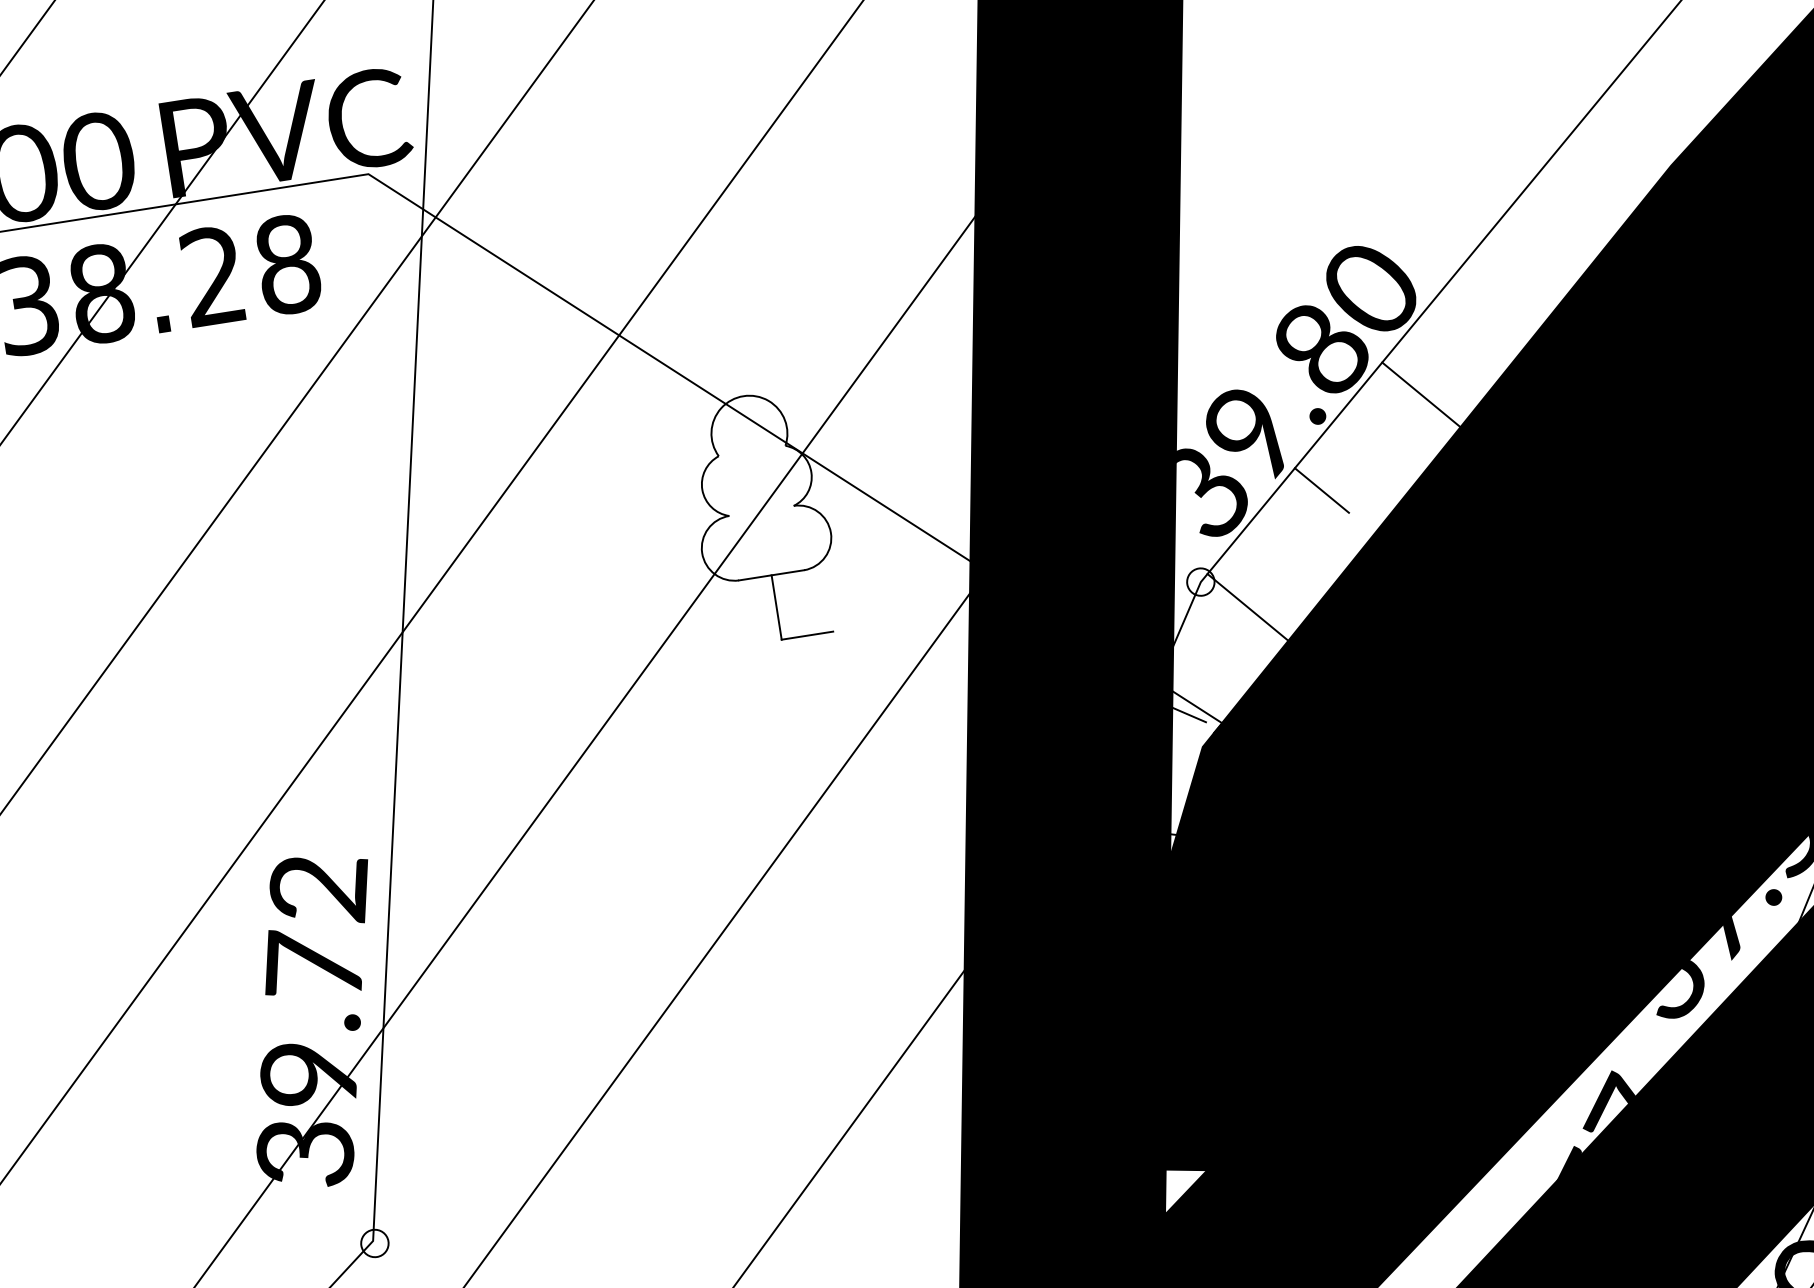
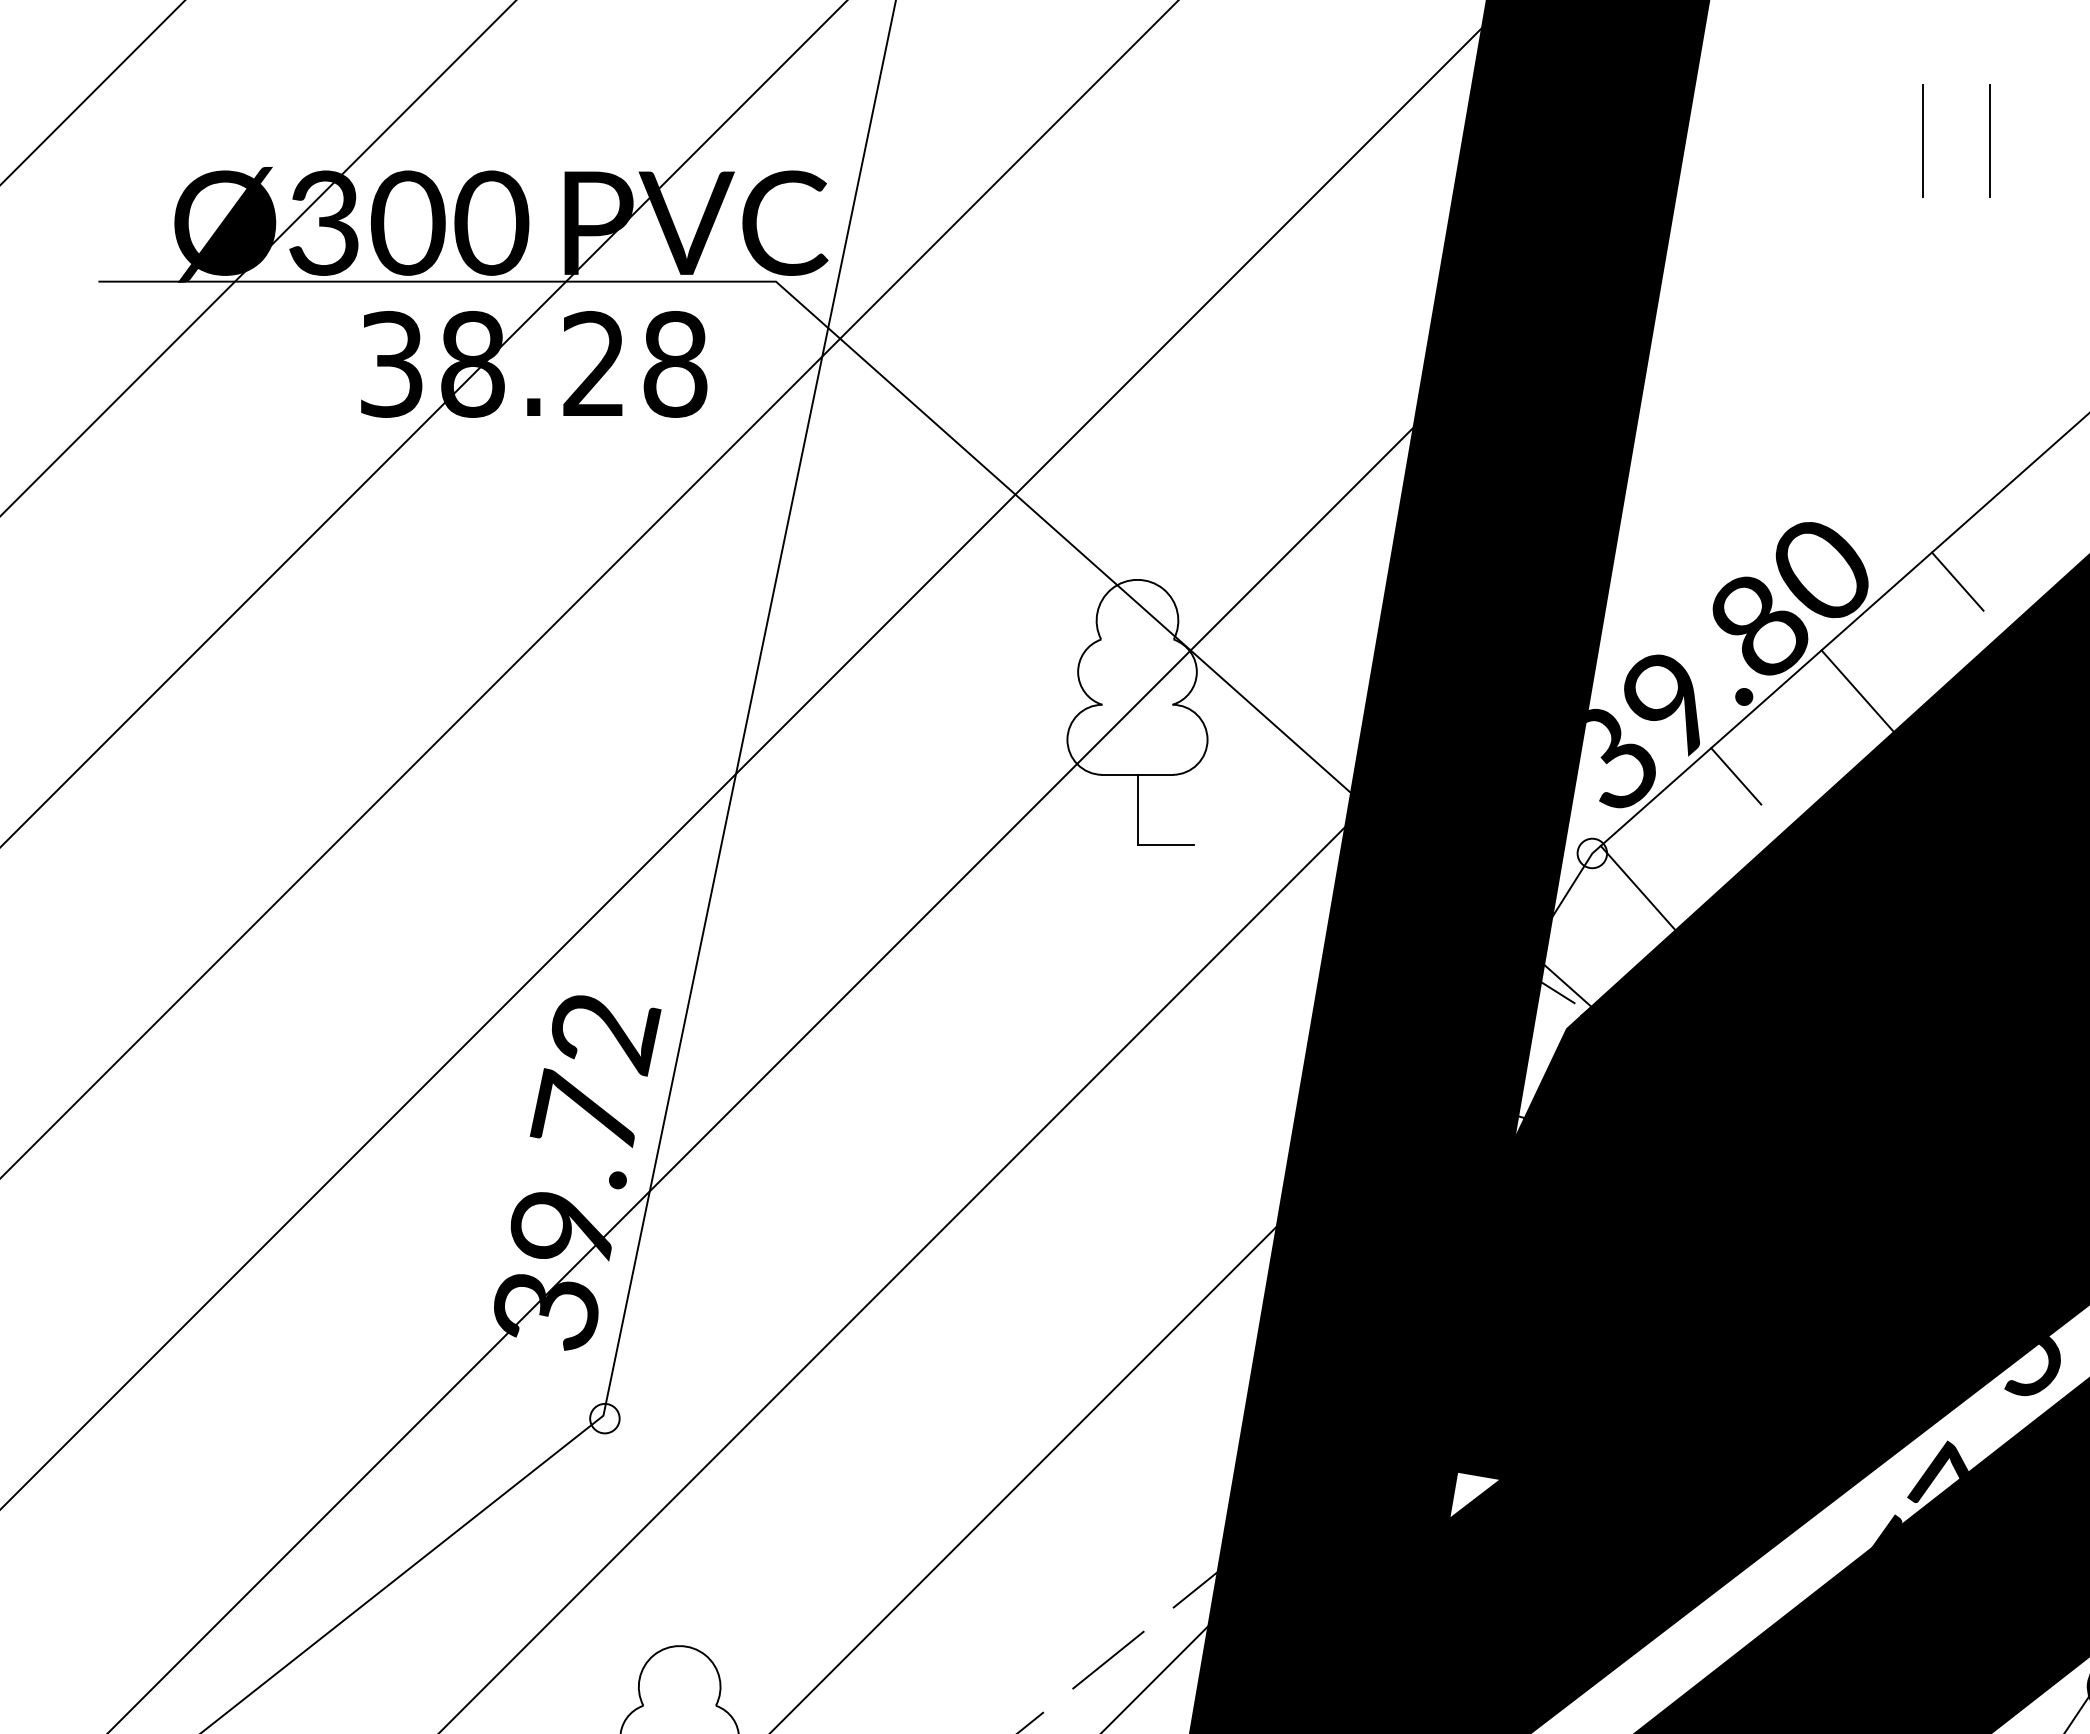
line: (1497, 279) -> (1957, 581), added

